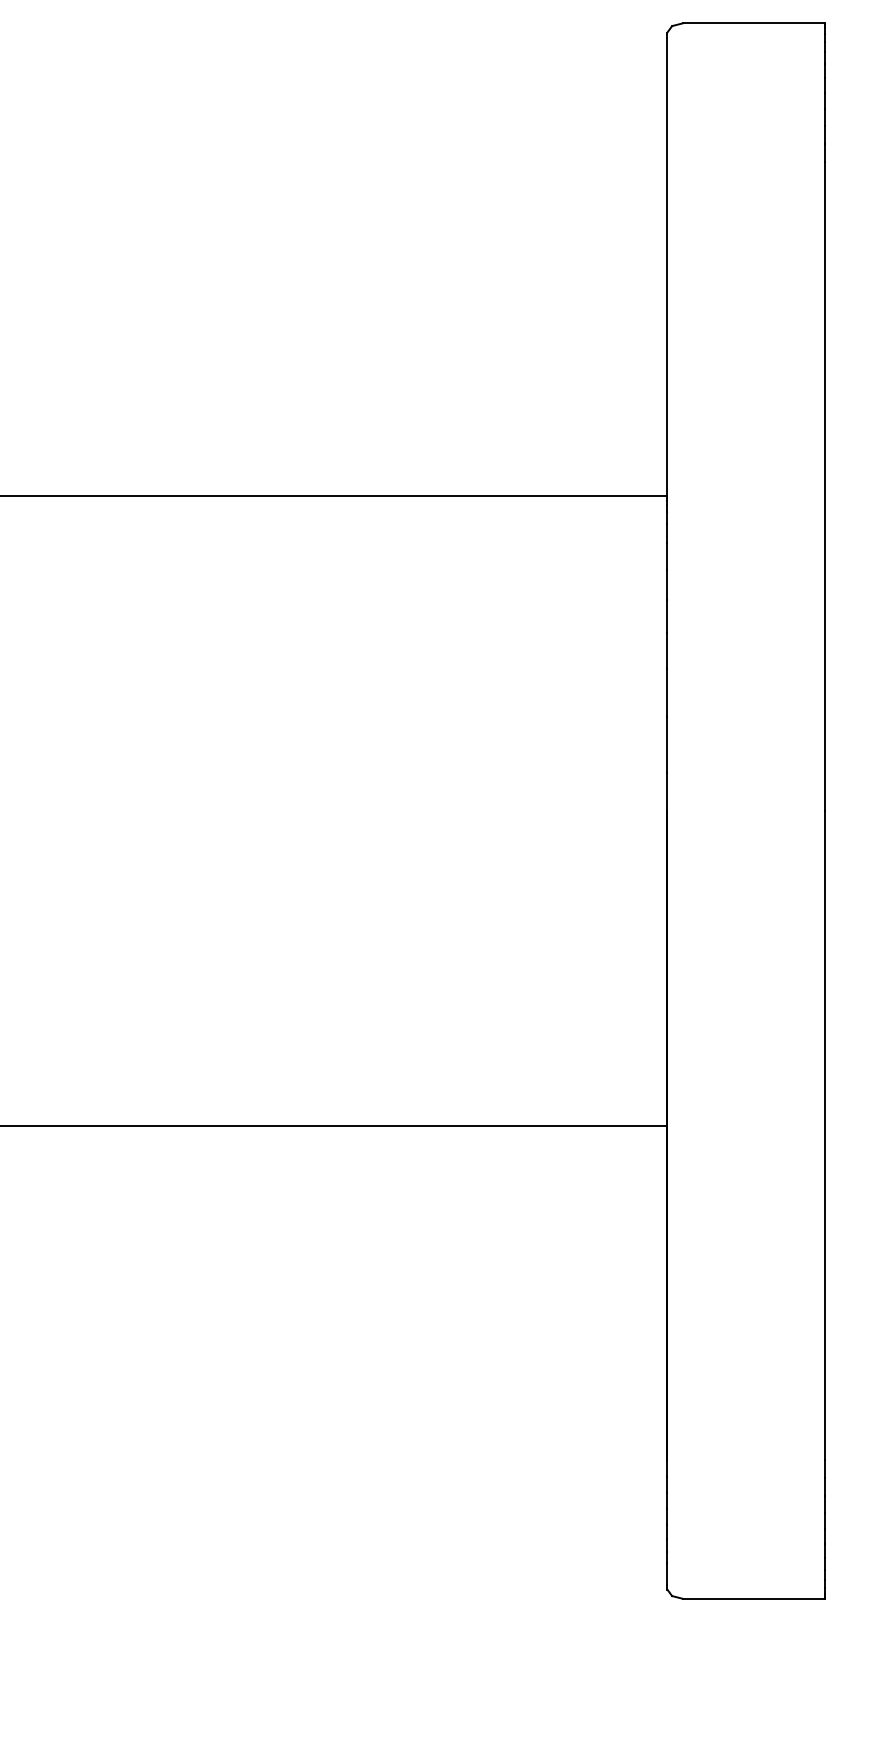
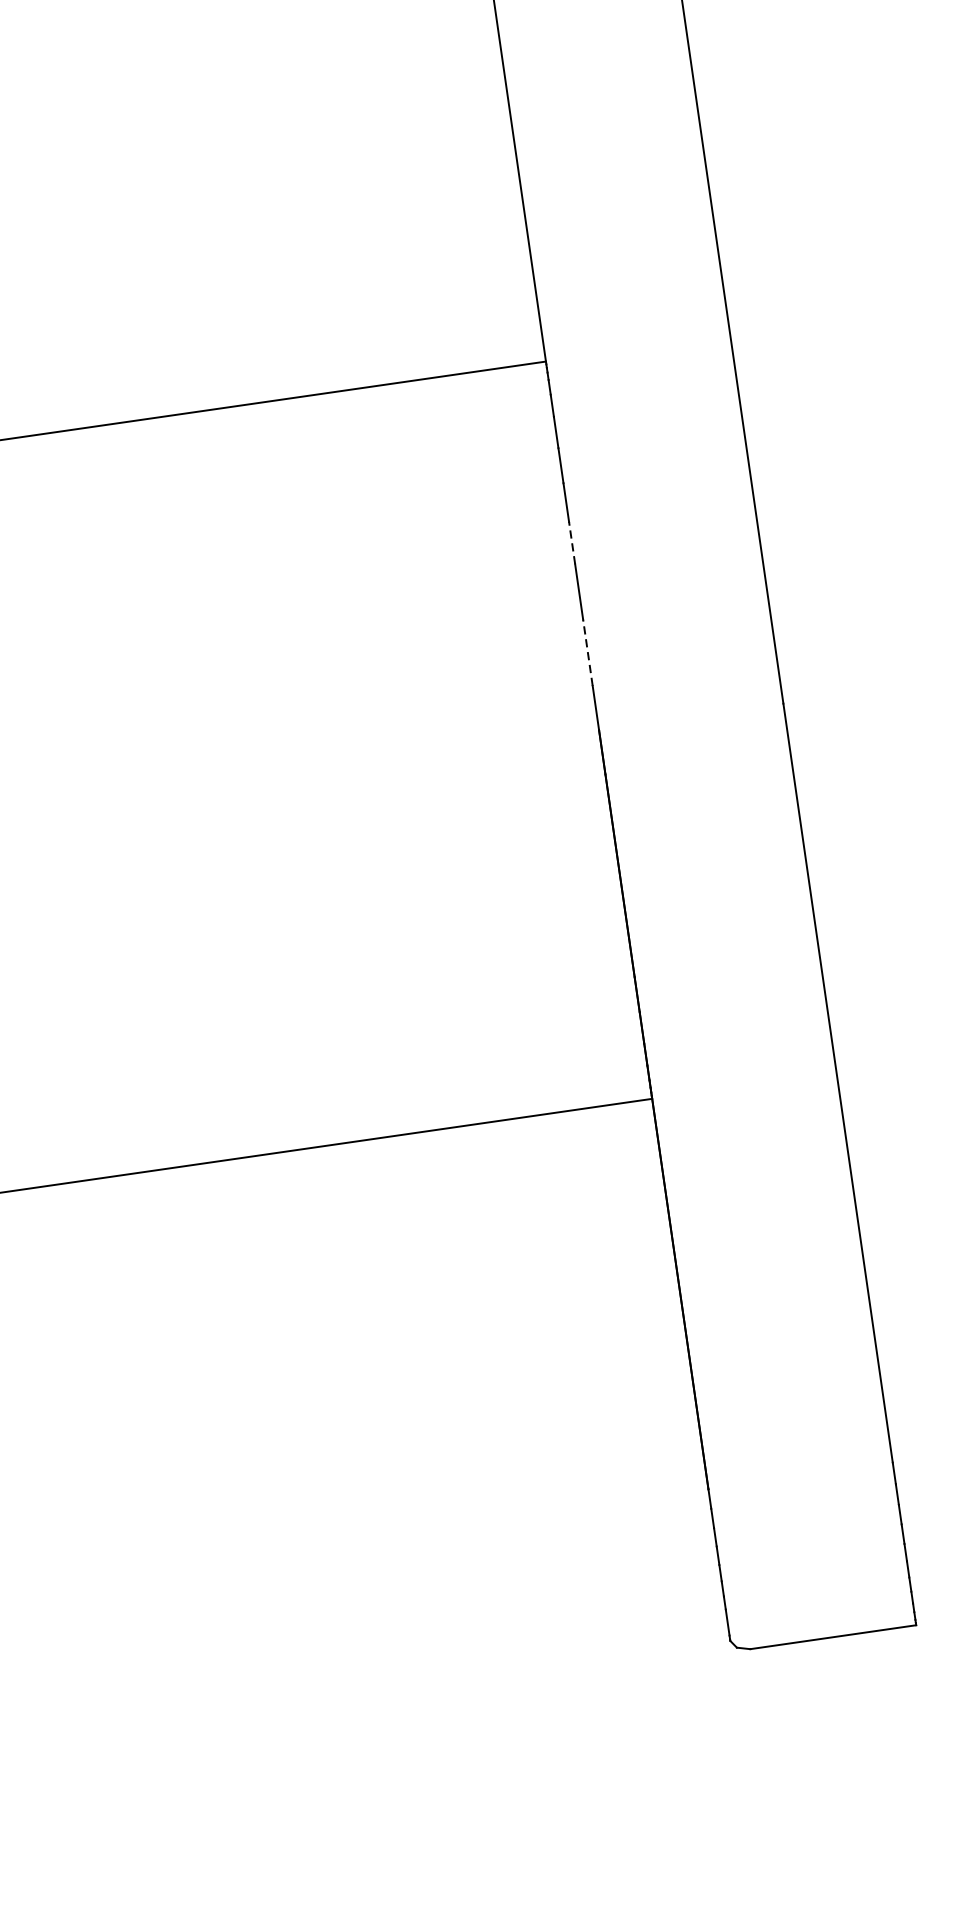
line: (667, 650) -> (572, 542), solid -> dashed
line: (667, 744) -> (587, 652), solid -> dashed

